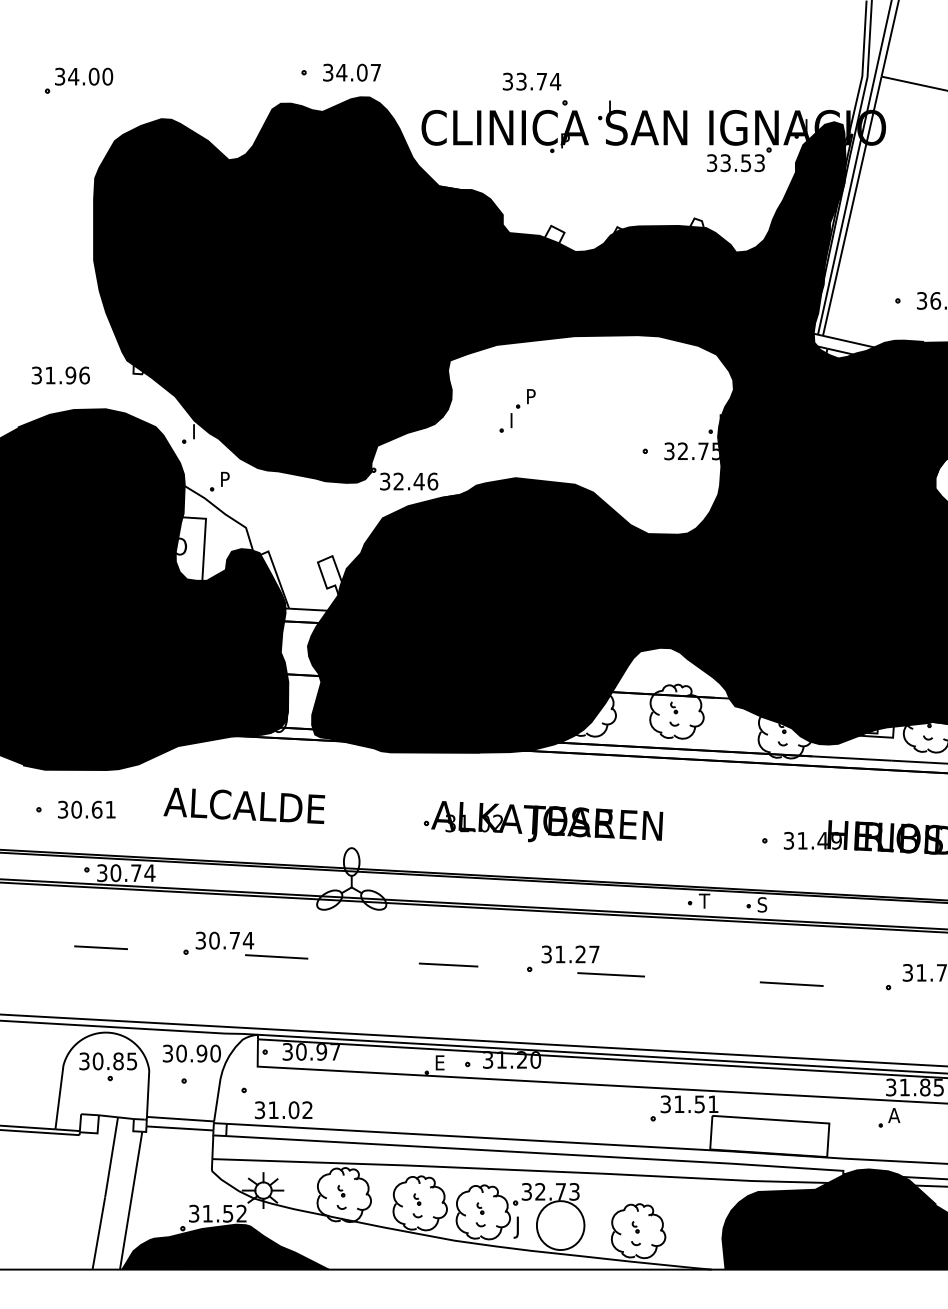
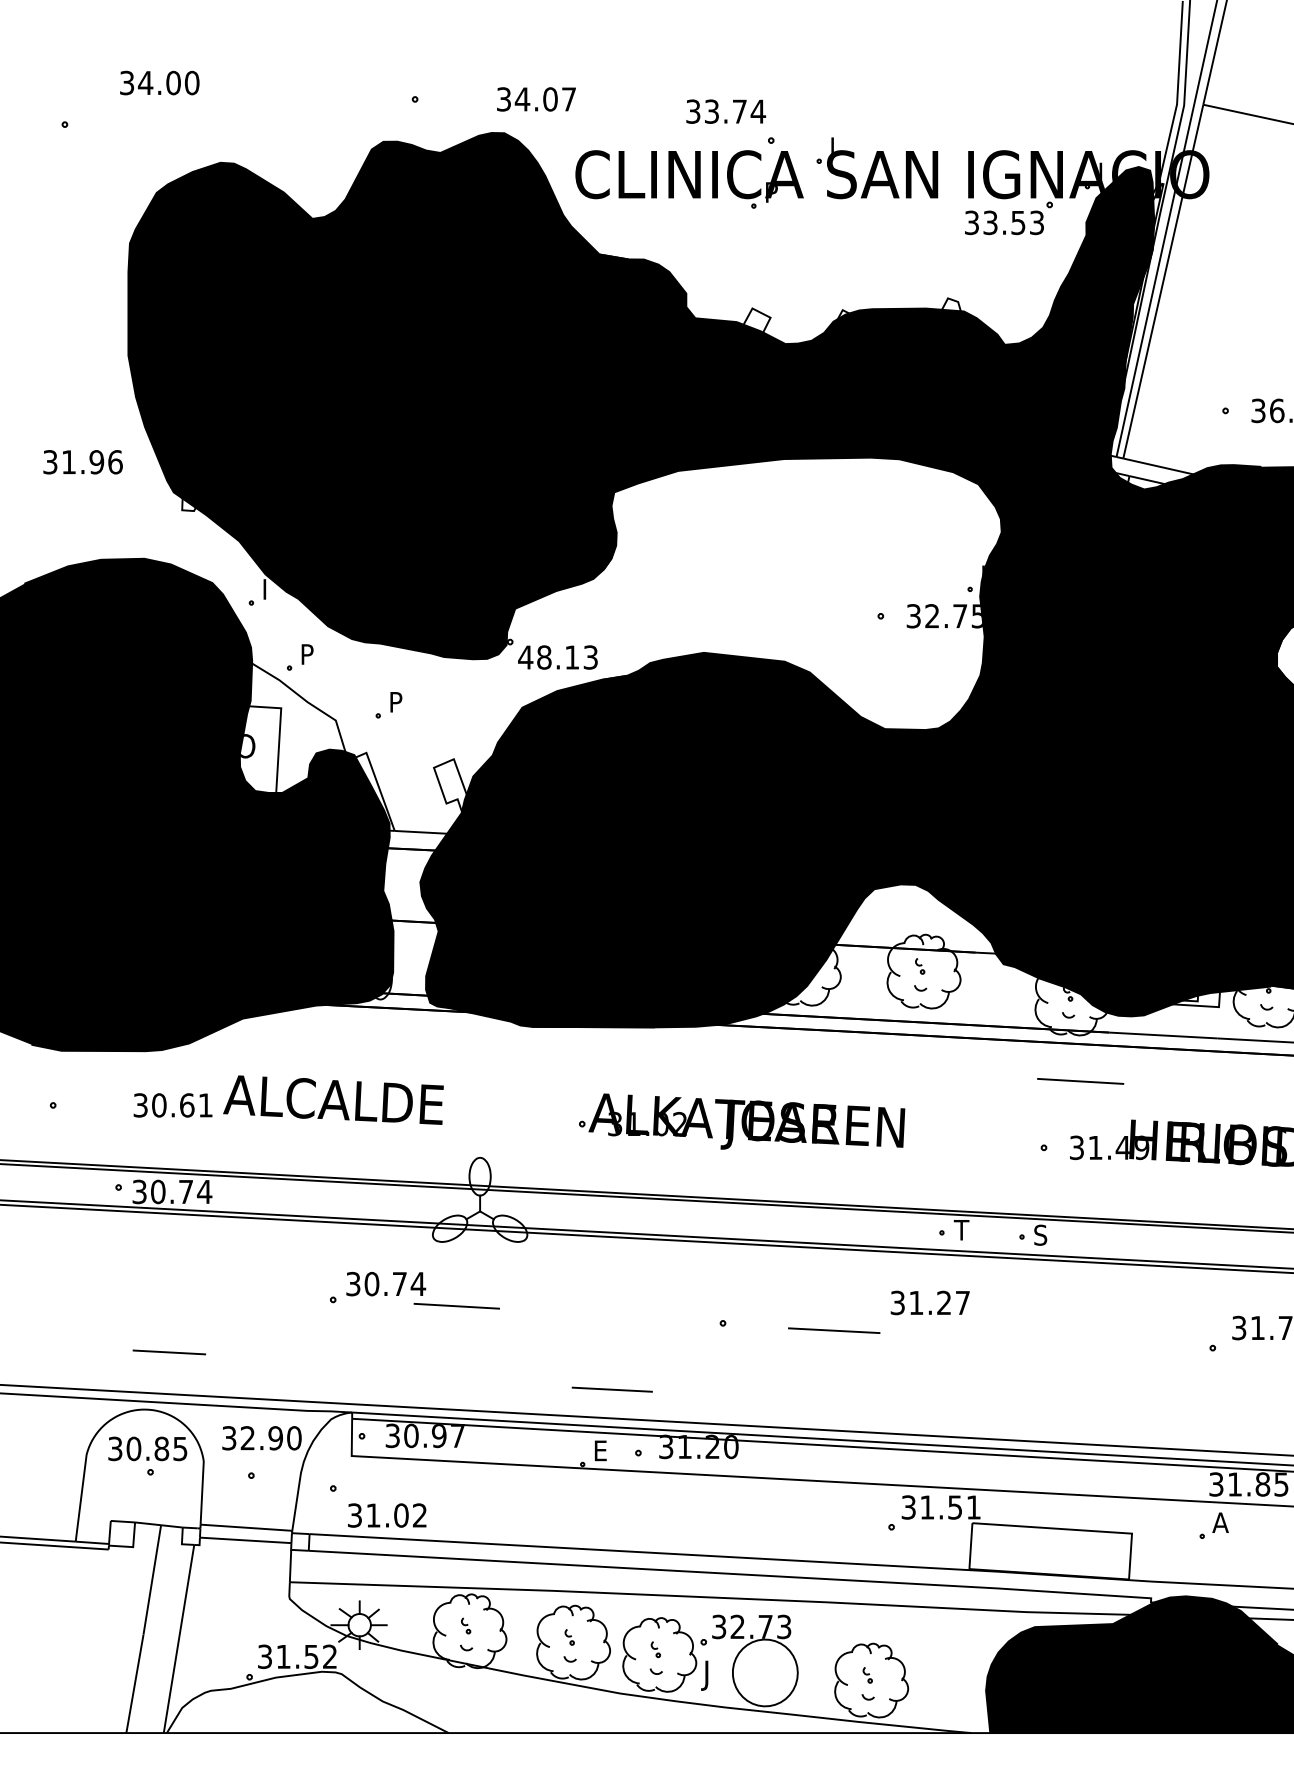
text: (351, 72) -> (535, 99), moved
text: (84, 76) -> (160, 82), moved
text: (60, 375) -> (82, 462), moved
part: (517, 410) -> (706, 560), removed
text: (408, 481) -> (557, 657), 32.46 -> 48.13
part: (284, 516) -> (388, 705), added
text: (86, 809) -> (172, 1105), moved
part: (245, 945) -> (414, 1290), moved
line: (100, 947) -> (168, 1352), moved
text: (570, 954) -> (930, 1302), moved
line: (448, 964) -> (612, 1388), moved
line: (791, 983) -> (1080, 1080), moved
text: (181, 1053) -> (247, 1438), 30.90 -> 32.90
fill: (225, 1246) -> (307, 1701), removed

